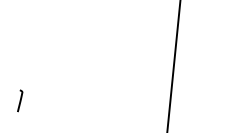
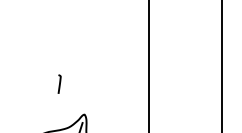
curve: (20, 100) -> (59, 83), moved

